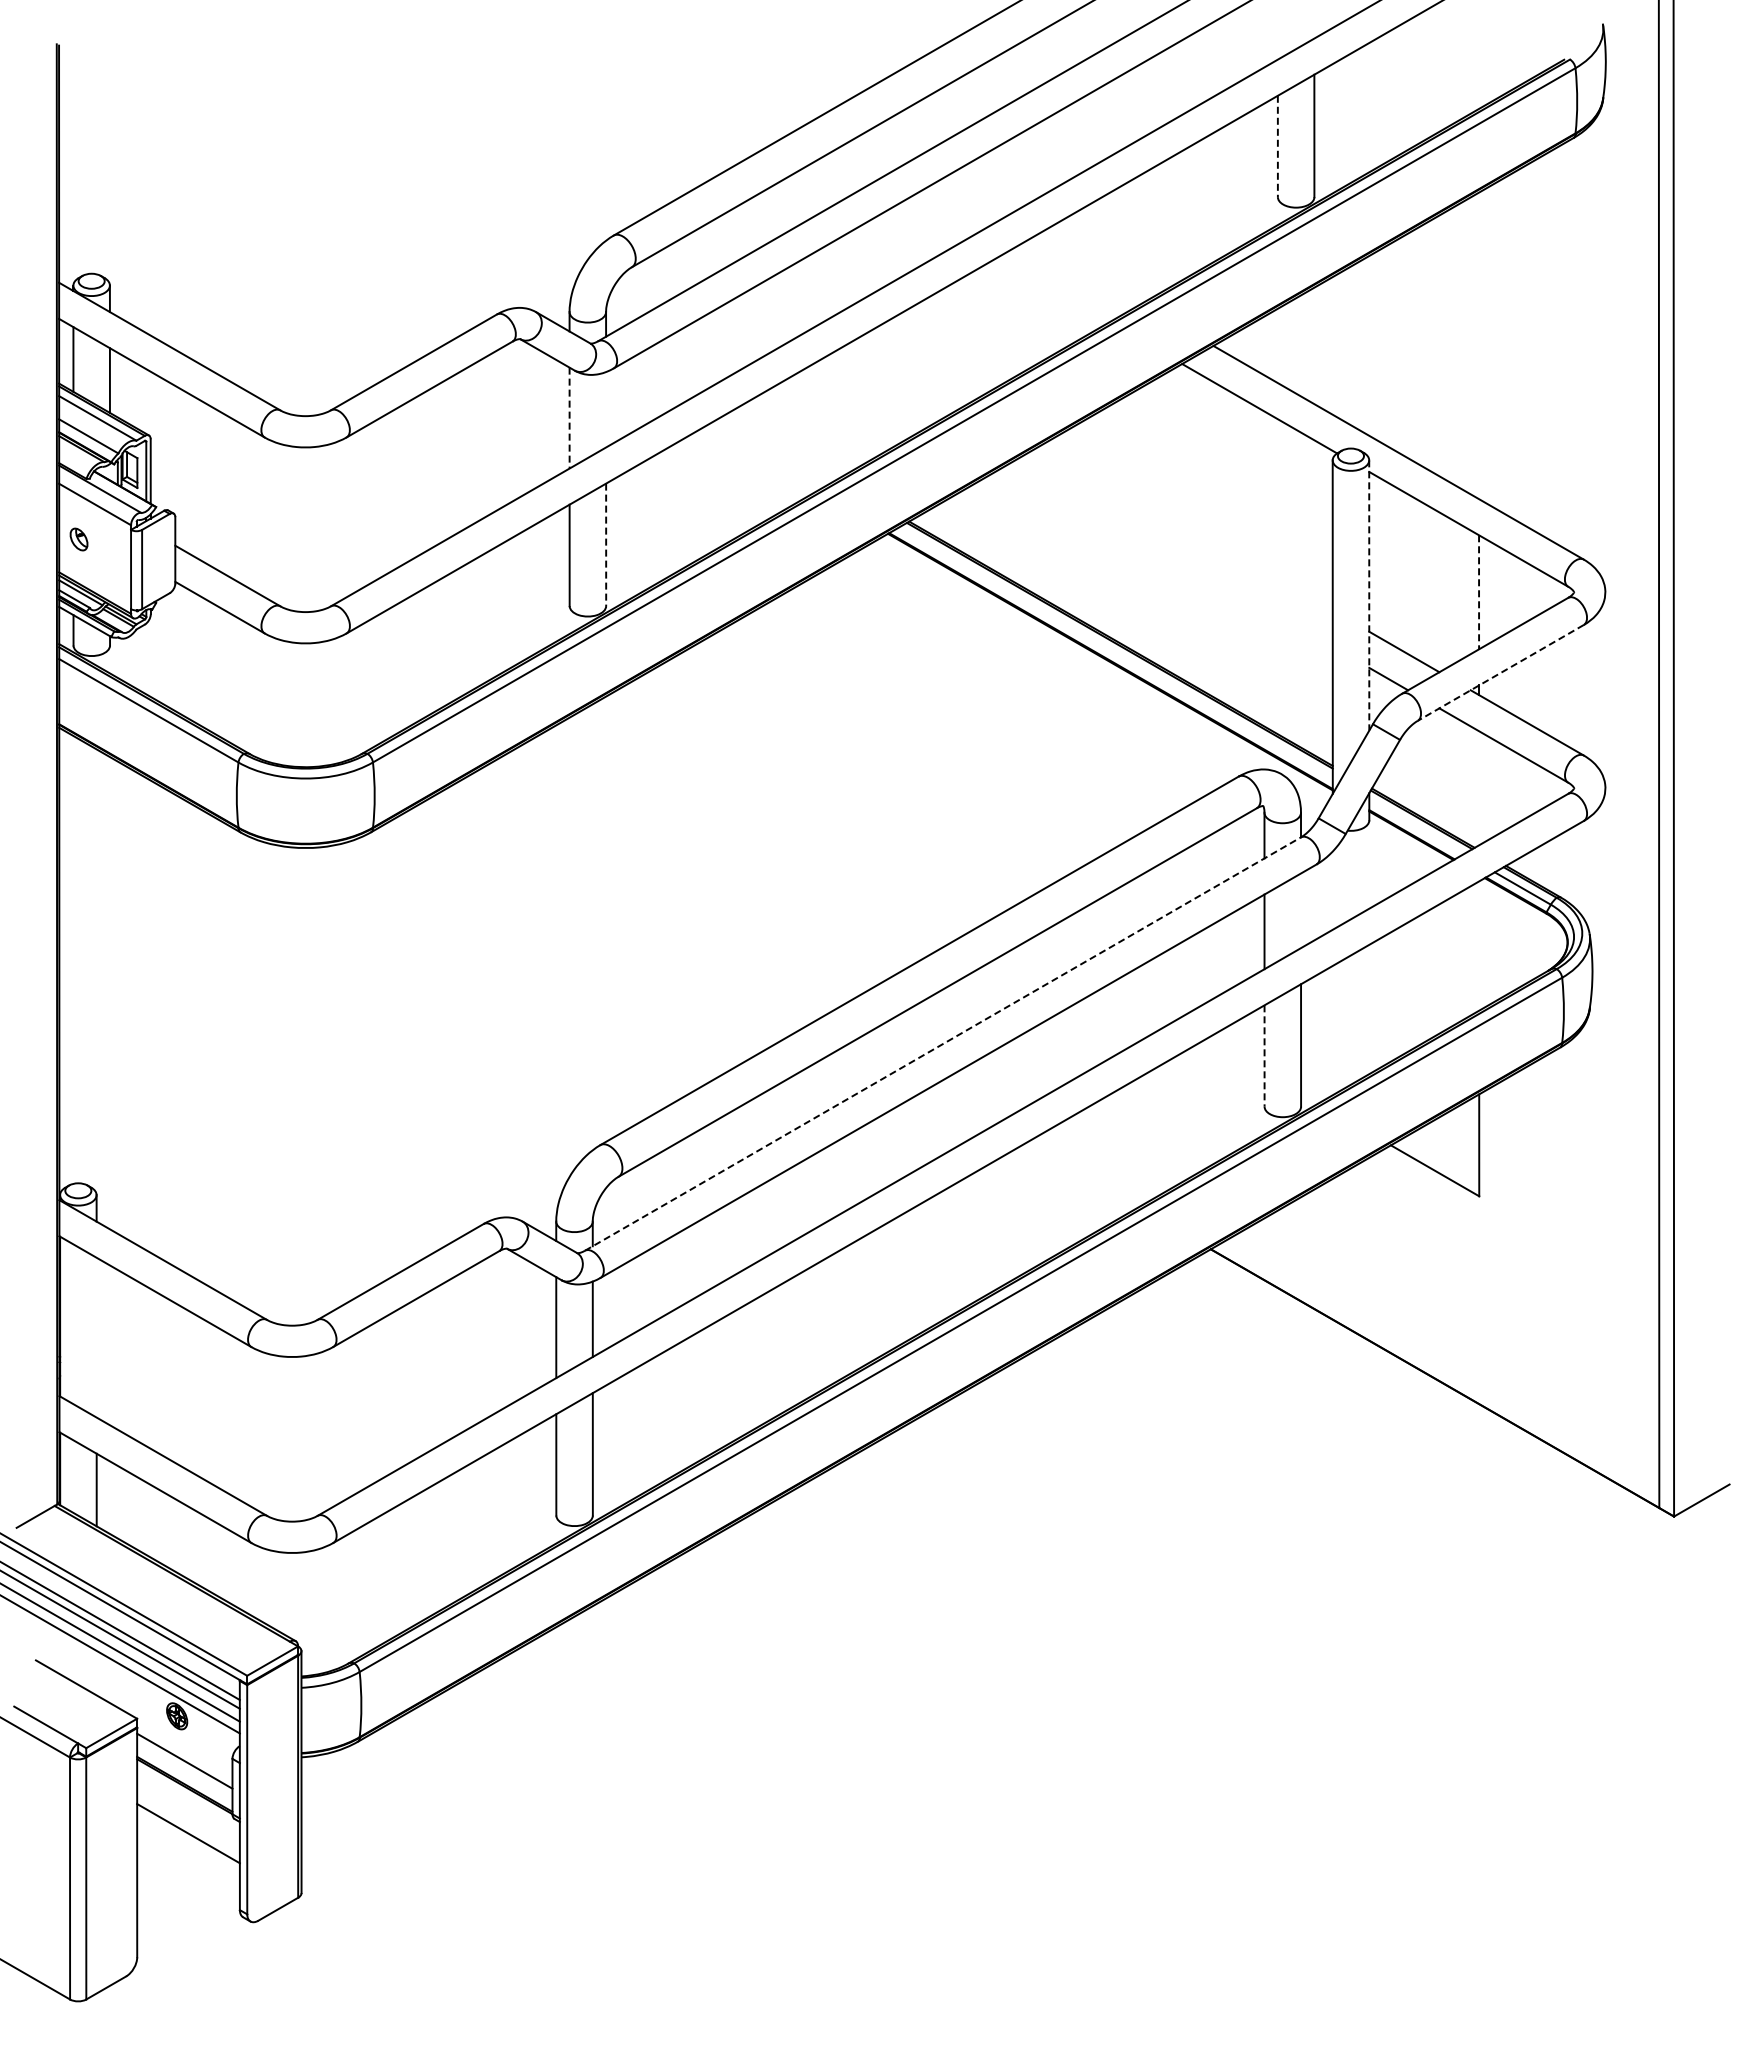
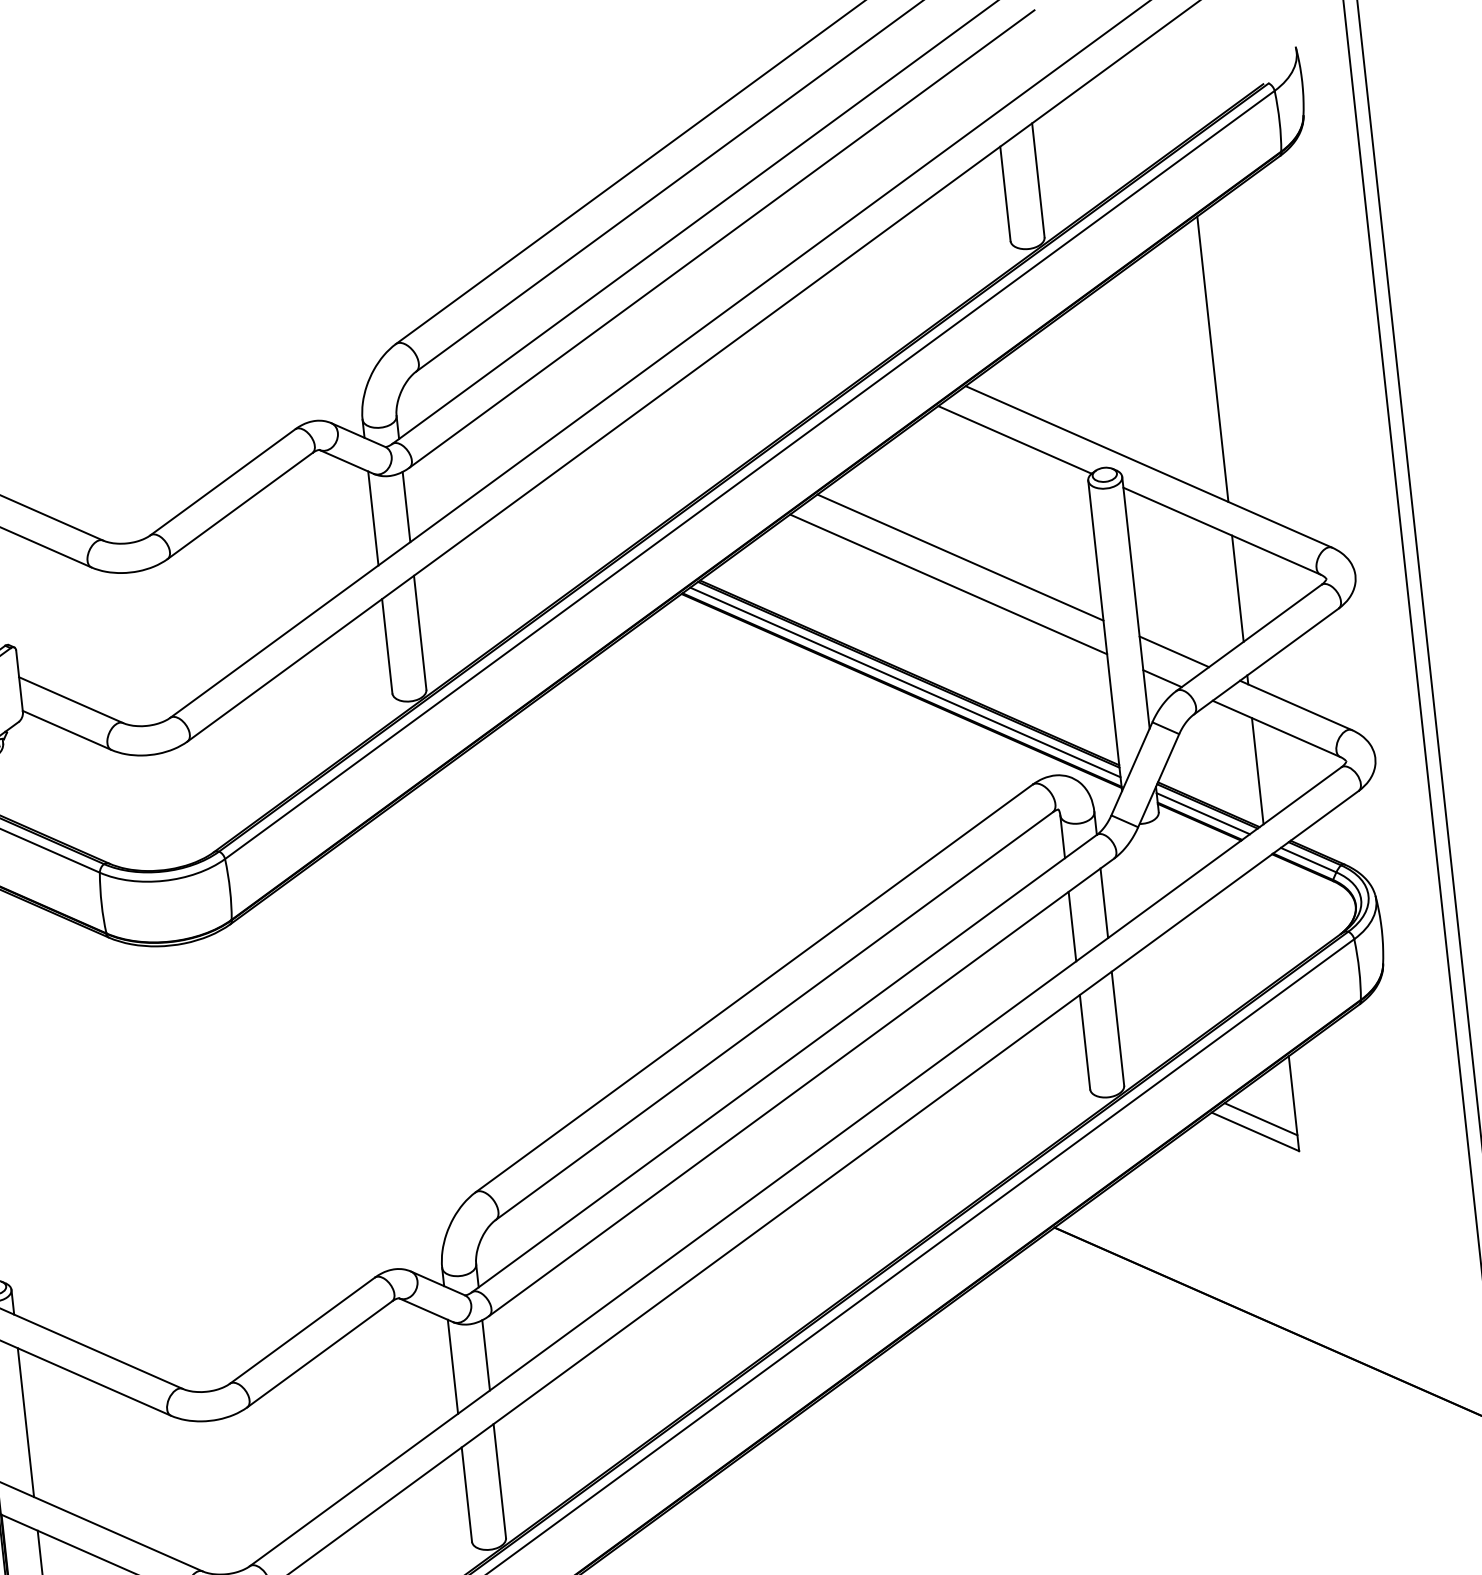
line: (1277, 146) -> (1005, 193), dashed -> solid
line: (1478, 345) -> (1212, 358), added
line: (606, 409) -> (406, 506), added
line: (569, 418) -> (373, 518), dashed -> solid
line: (1187, 526) -> (959, 556), added
line: (606, 545) -> (420, 633), dashed -> solid
line: (1172, 554) -> (948, 584), added
line: (1479, 592) -> (1238, 588), dashed -> solid
line: (1369, 595) -> (1136, 602), dashed -> solid
line: (1115, 653) -> (905, 682), added
line: (1500, 672) -> (1265, 661), dashed -> solid
line: (1479, 788) -> (1258, 771), added
line: (1416, 826) -> (1203, 813), added
line: (1301, 910) -> (1104, 902), added
line: (943, 1043) -> (784, 1063), dashed -> solid
line: (1264, 1056) -> (1085, 1042), dashed -> solid
line: (1442, 1157) -> (1261, 1118), added
line: (96, 1337) -> (25, 1422), added

